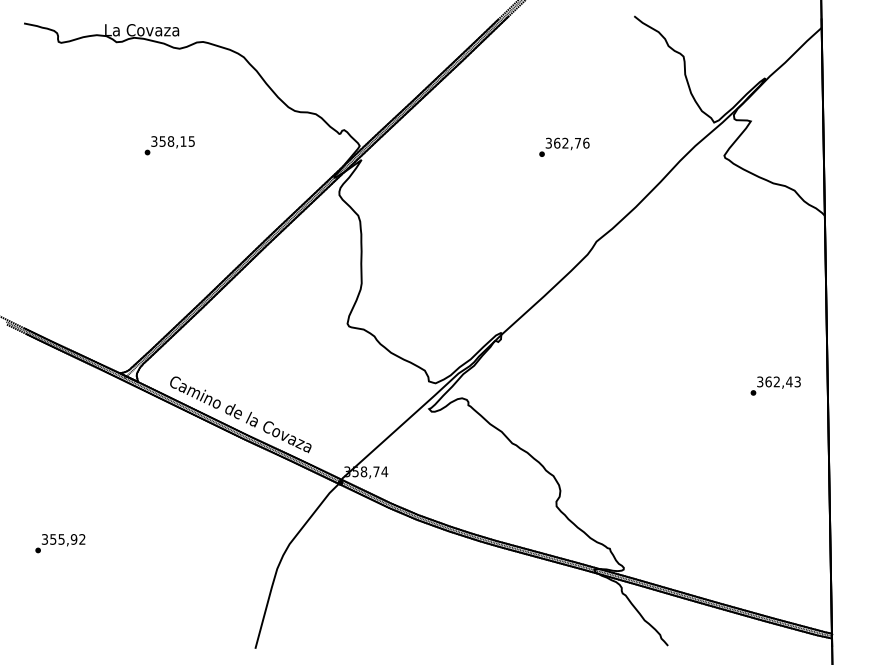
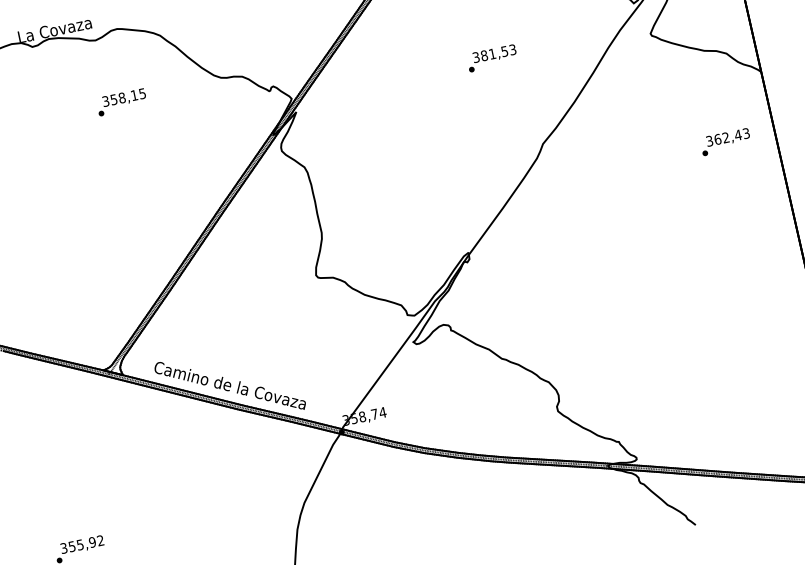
text: (571, 142) -> (498, 52), 362,76 -> 381,53
text: (169, 145) -> (121, 102), moved
text: (775, 385) -> (725, 141), moved

